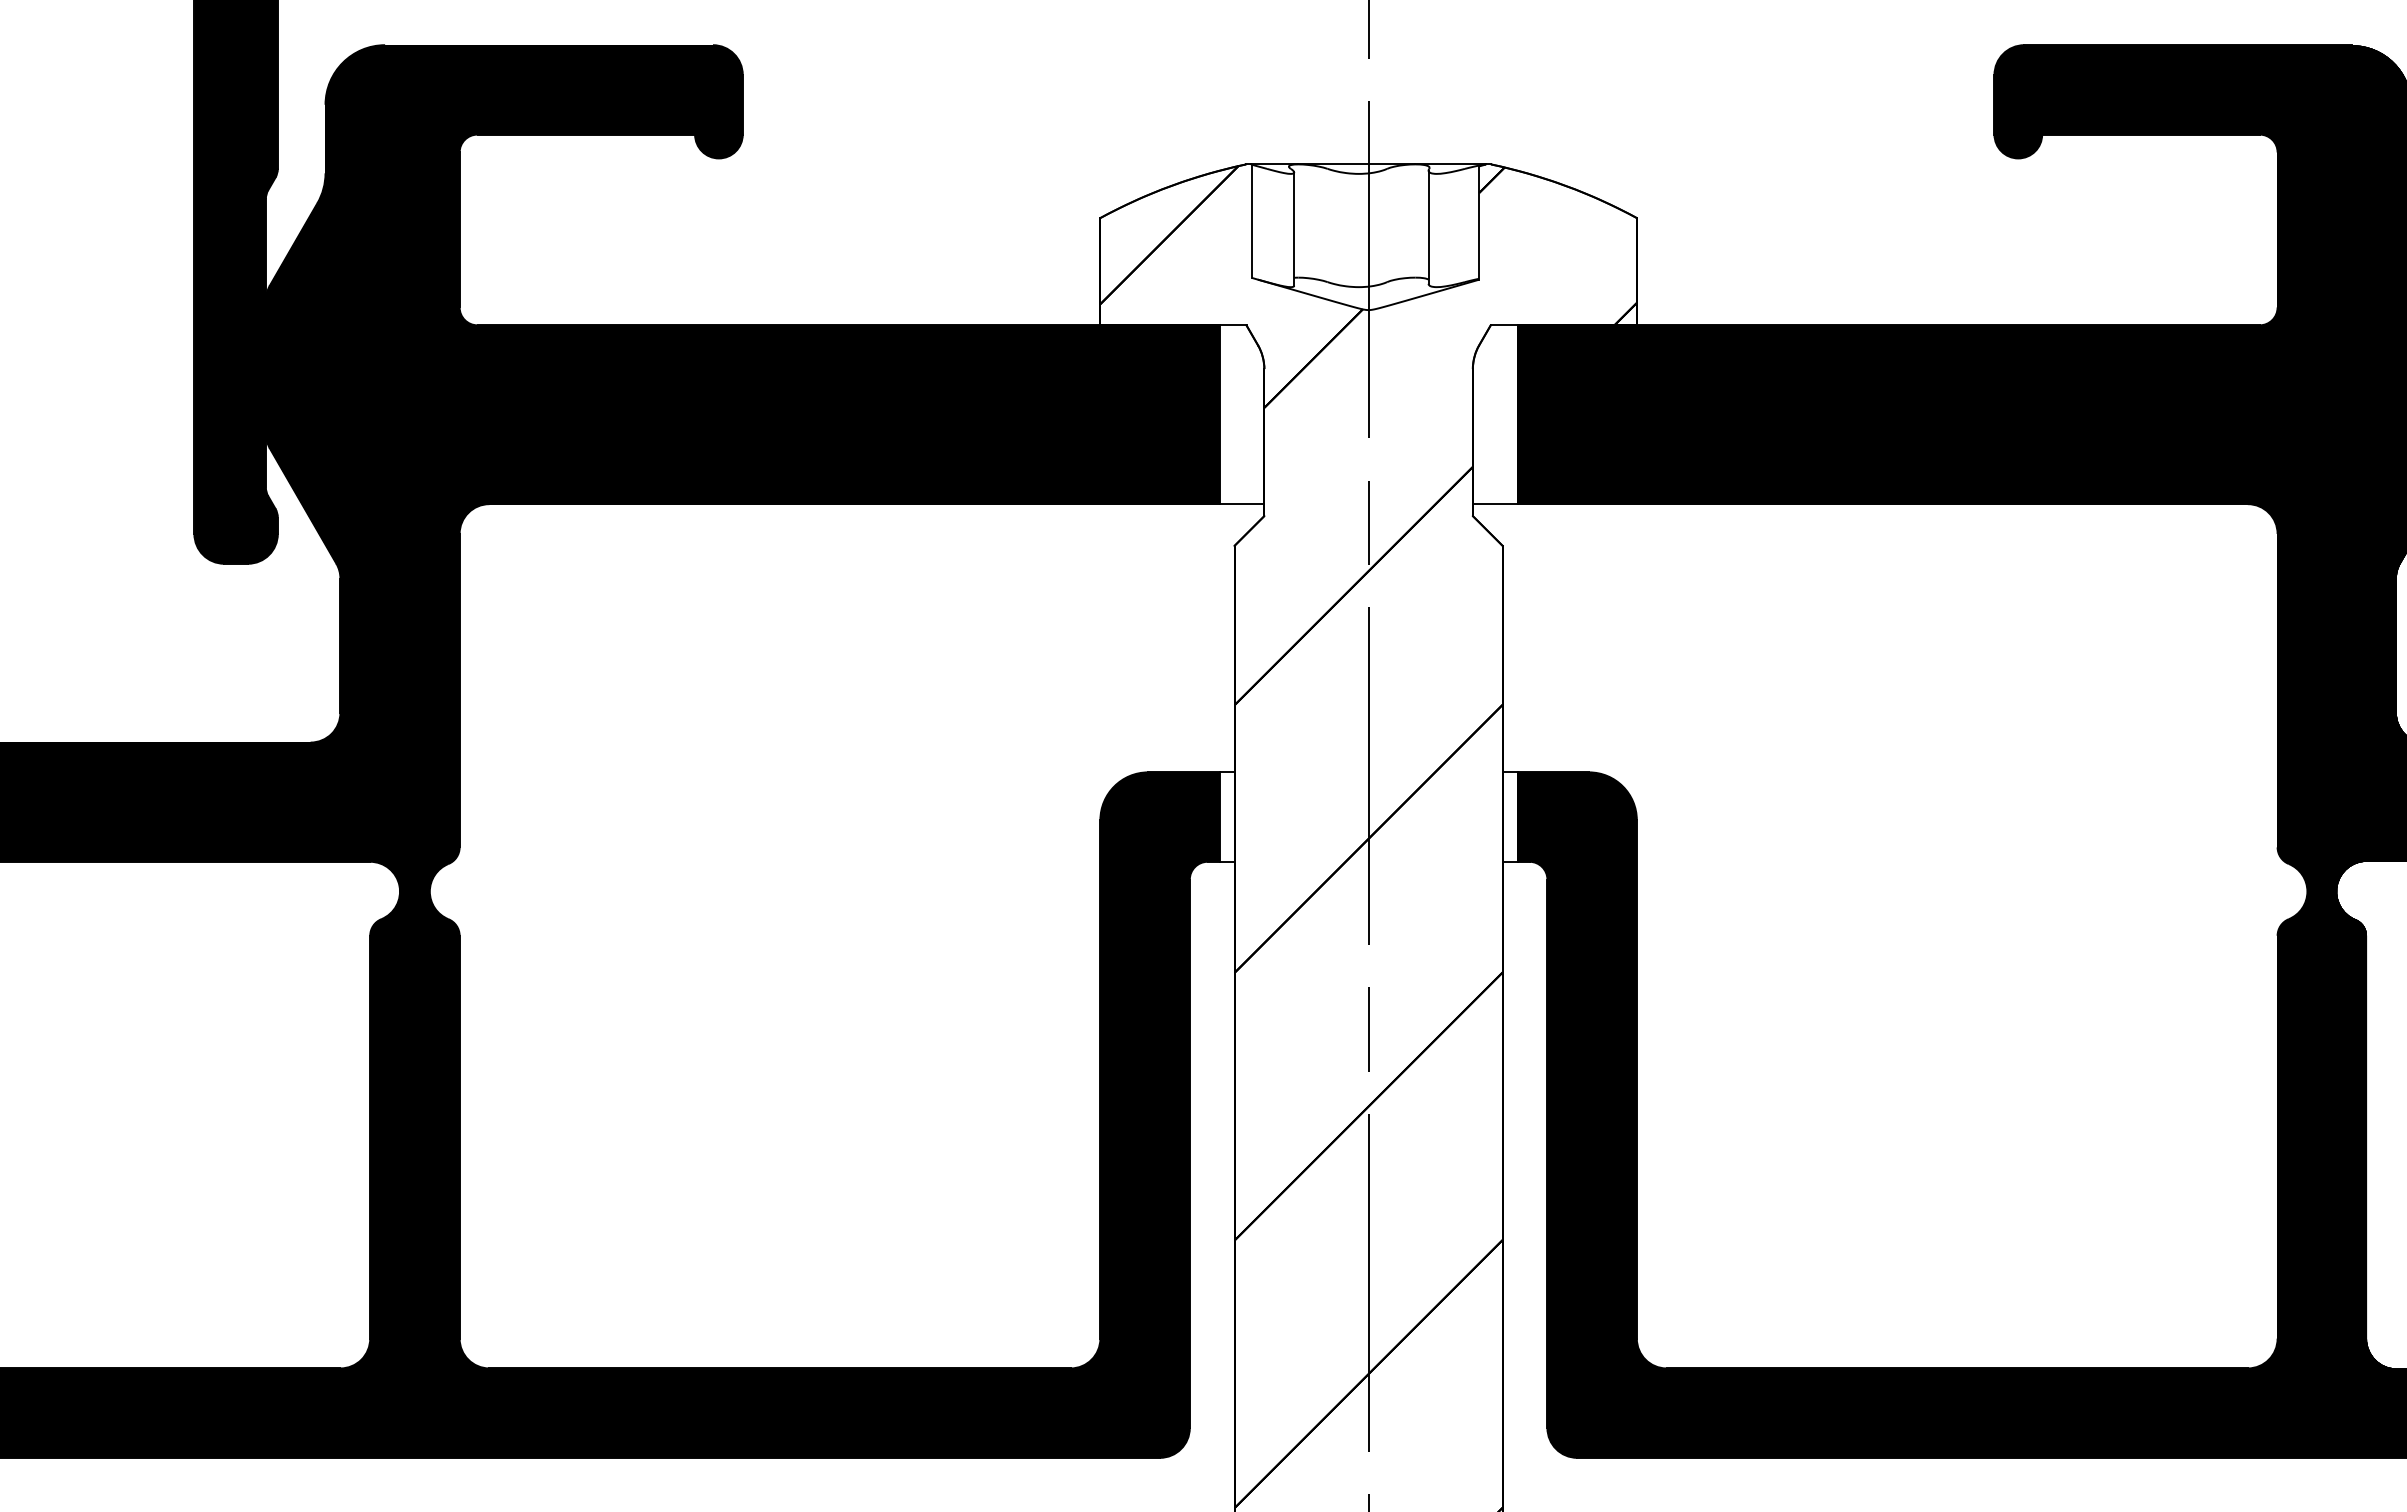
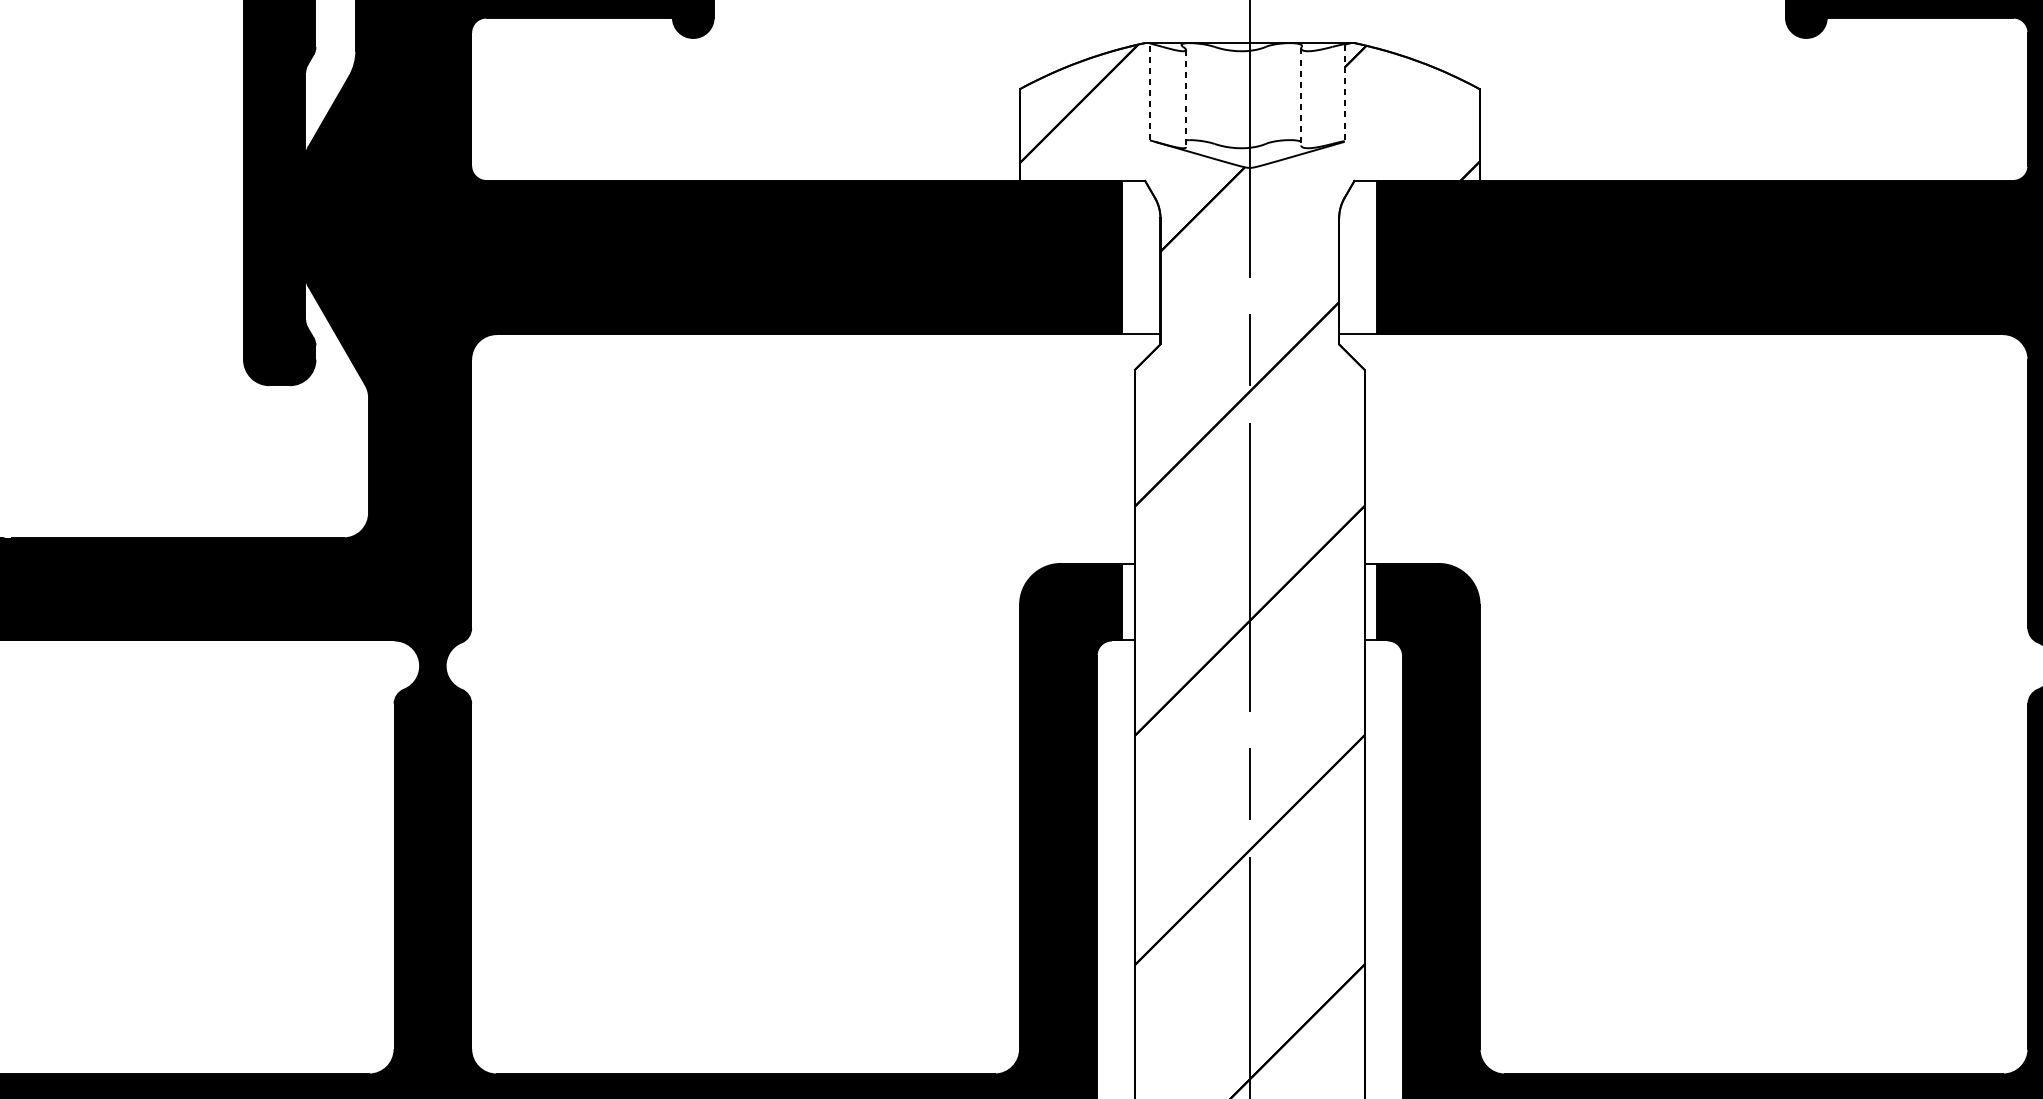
line: (1252, 221) -> (1150, 92), solid -> dashed
line: (1479, 223) -> (1344, 93), solid -> dashed
line: (1428, 227) -> (1301, 97), solid -> dashed
line: (1294, 229) -> (1186, 98), solid -> dashed

